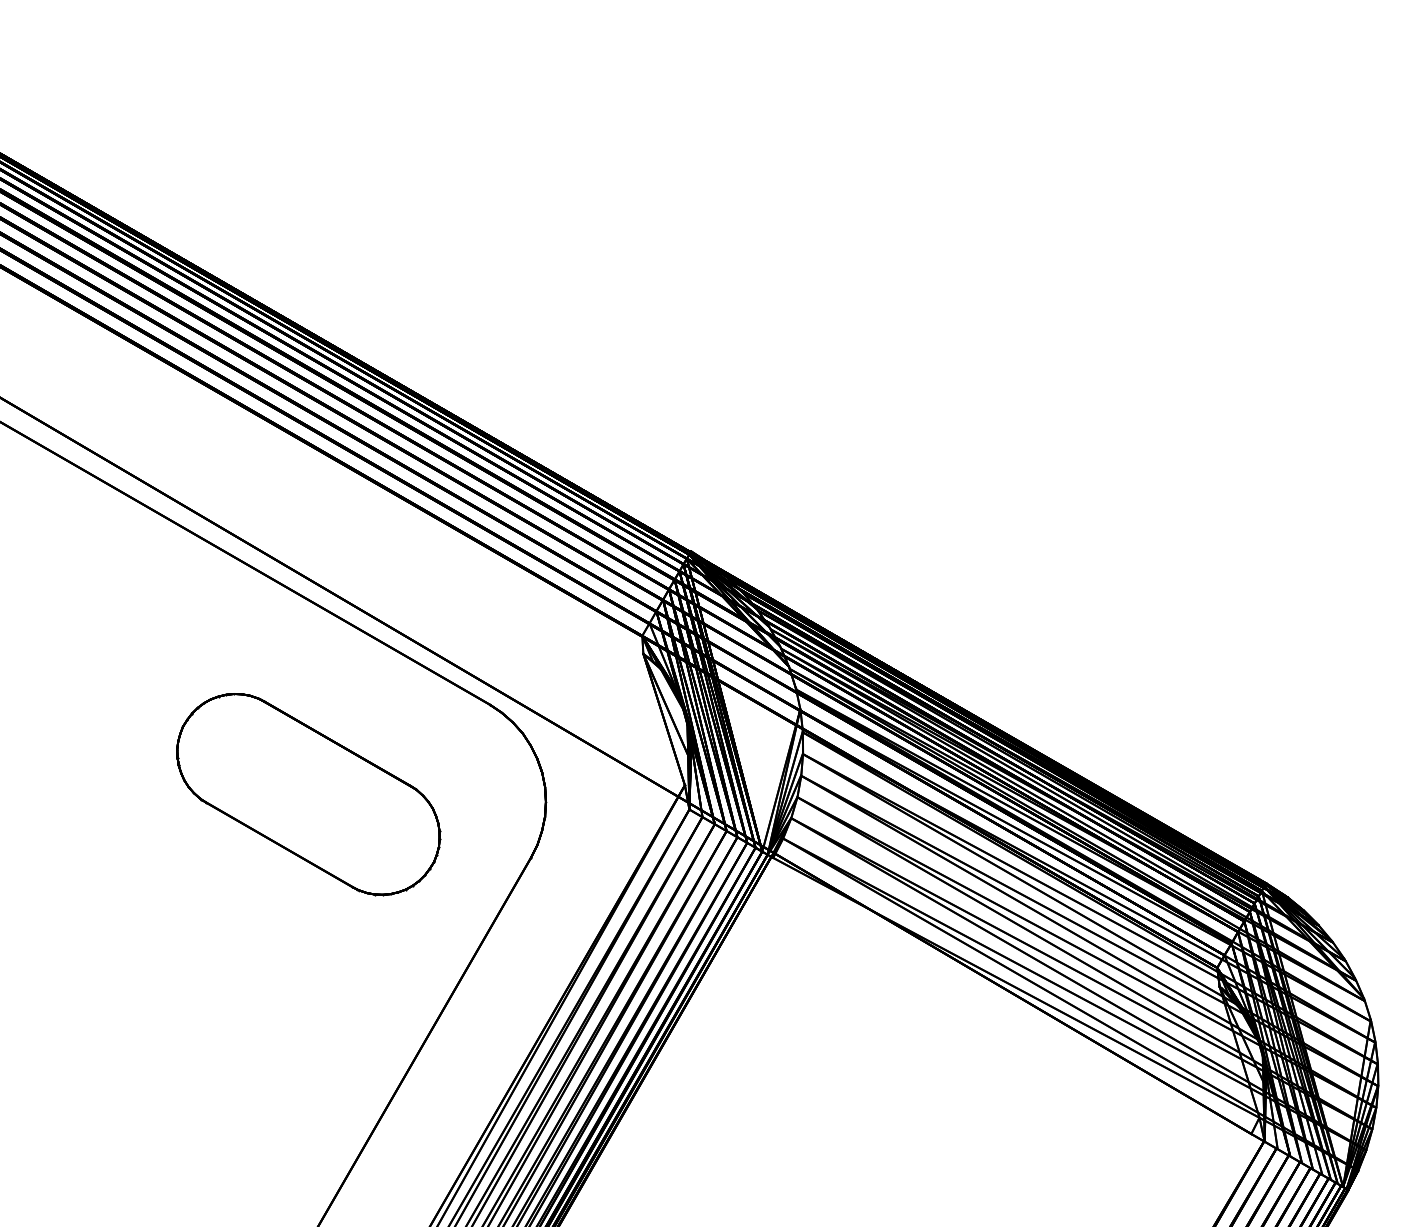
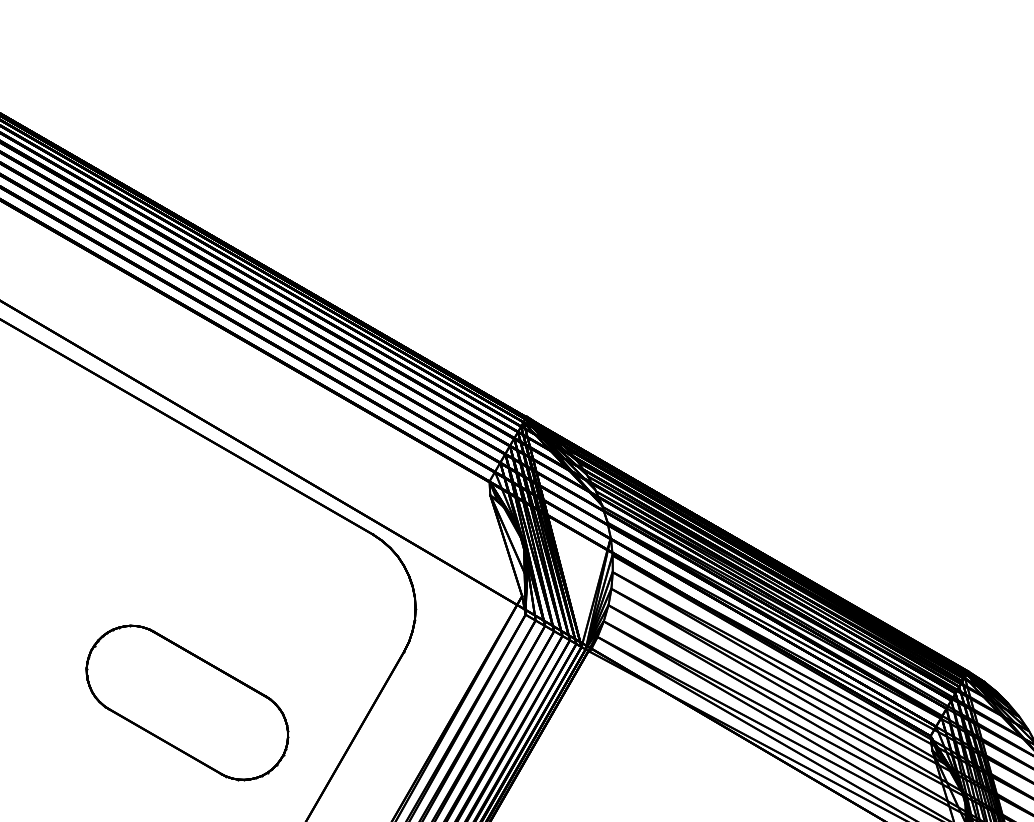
part: (308, 794) -> (187, 702), moved

